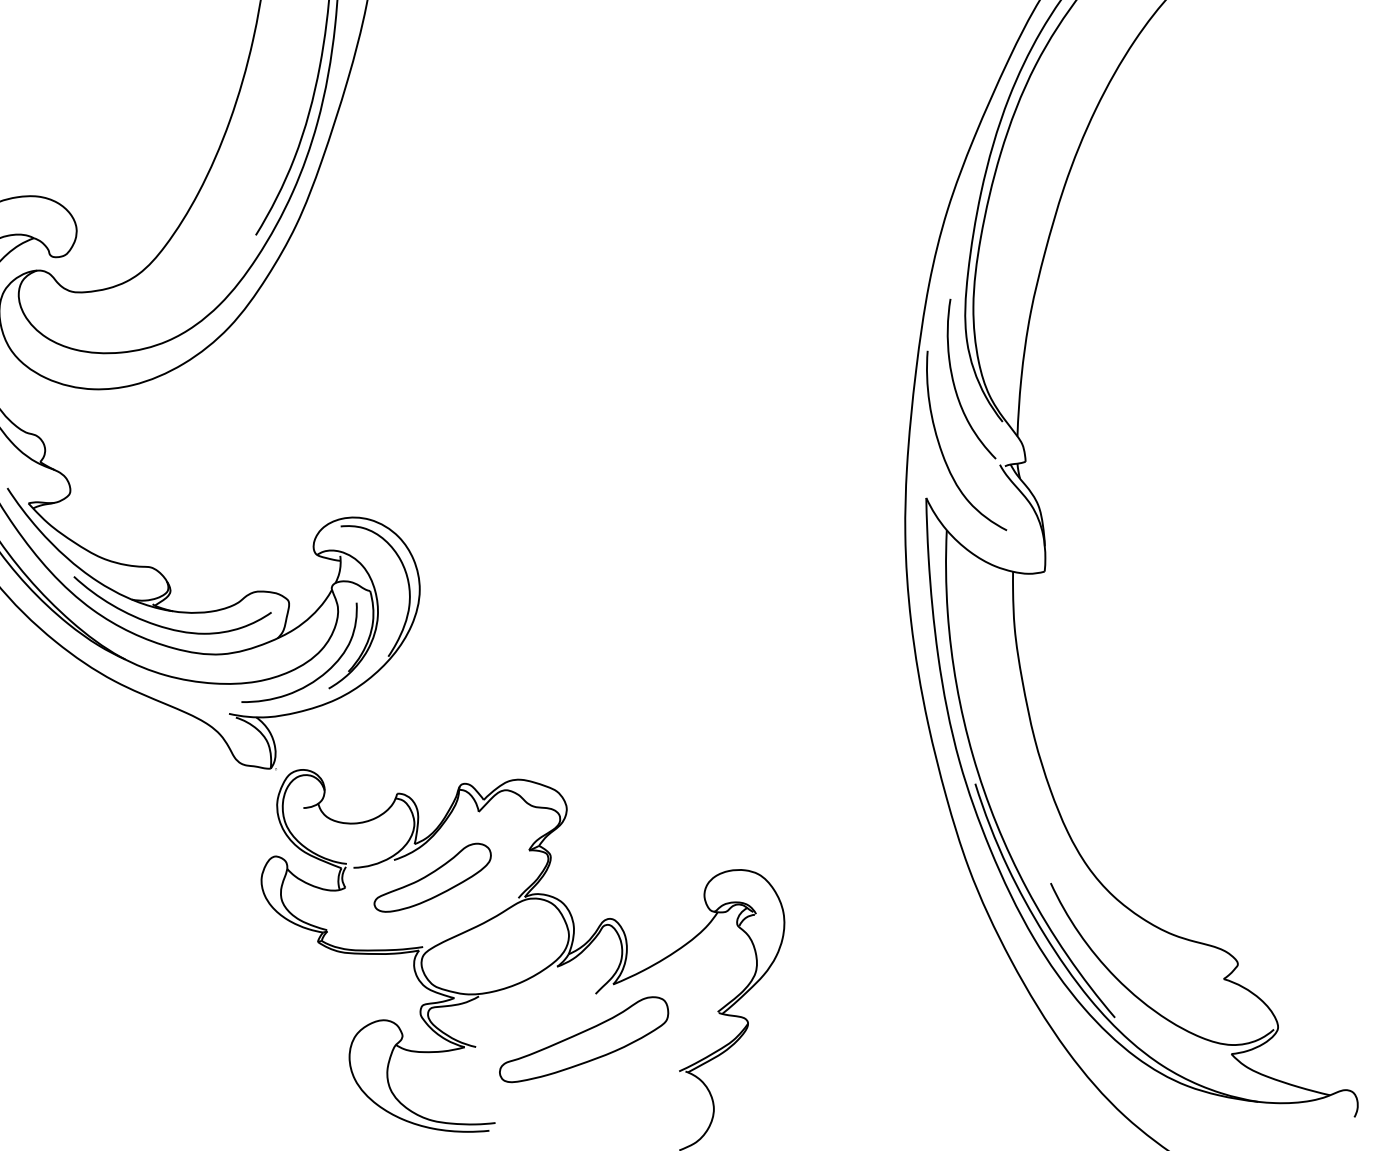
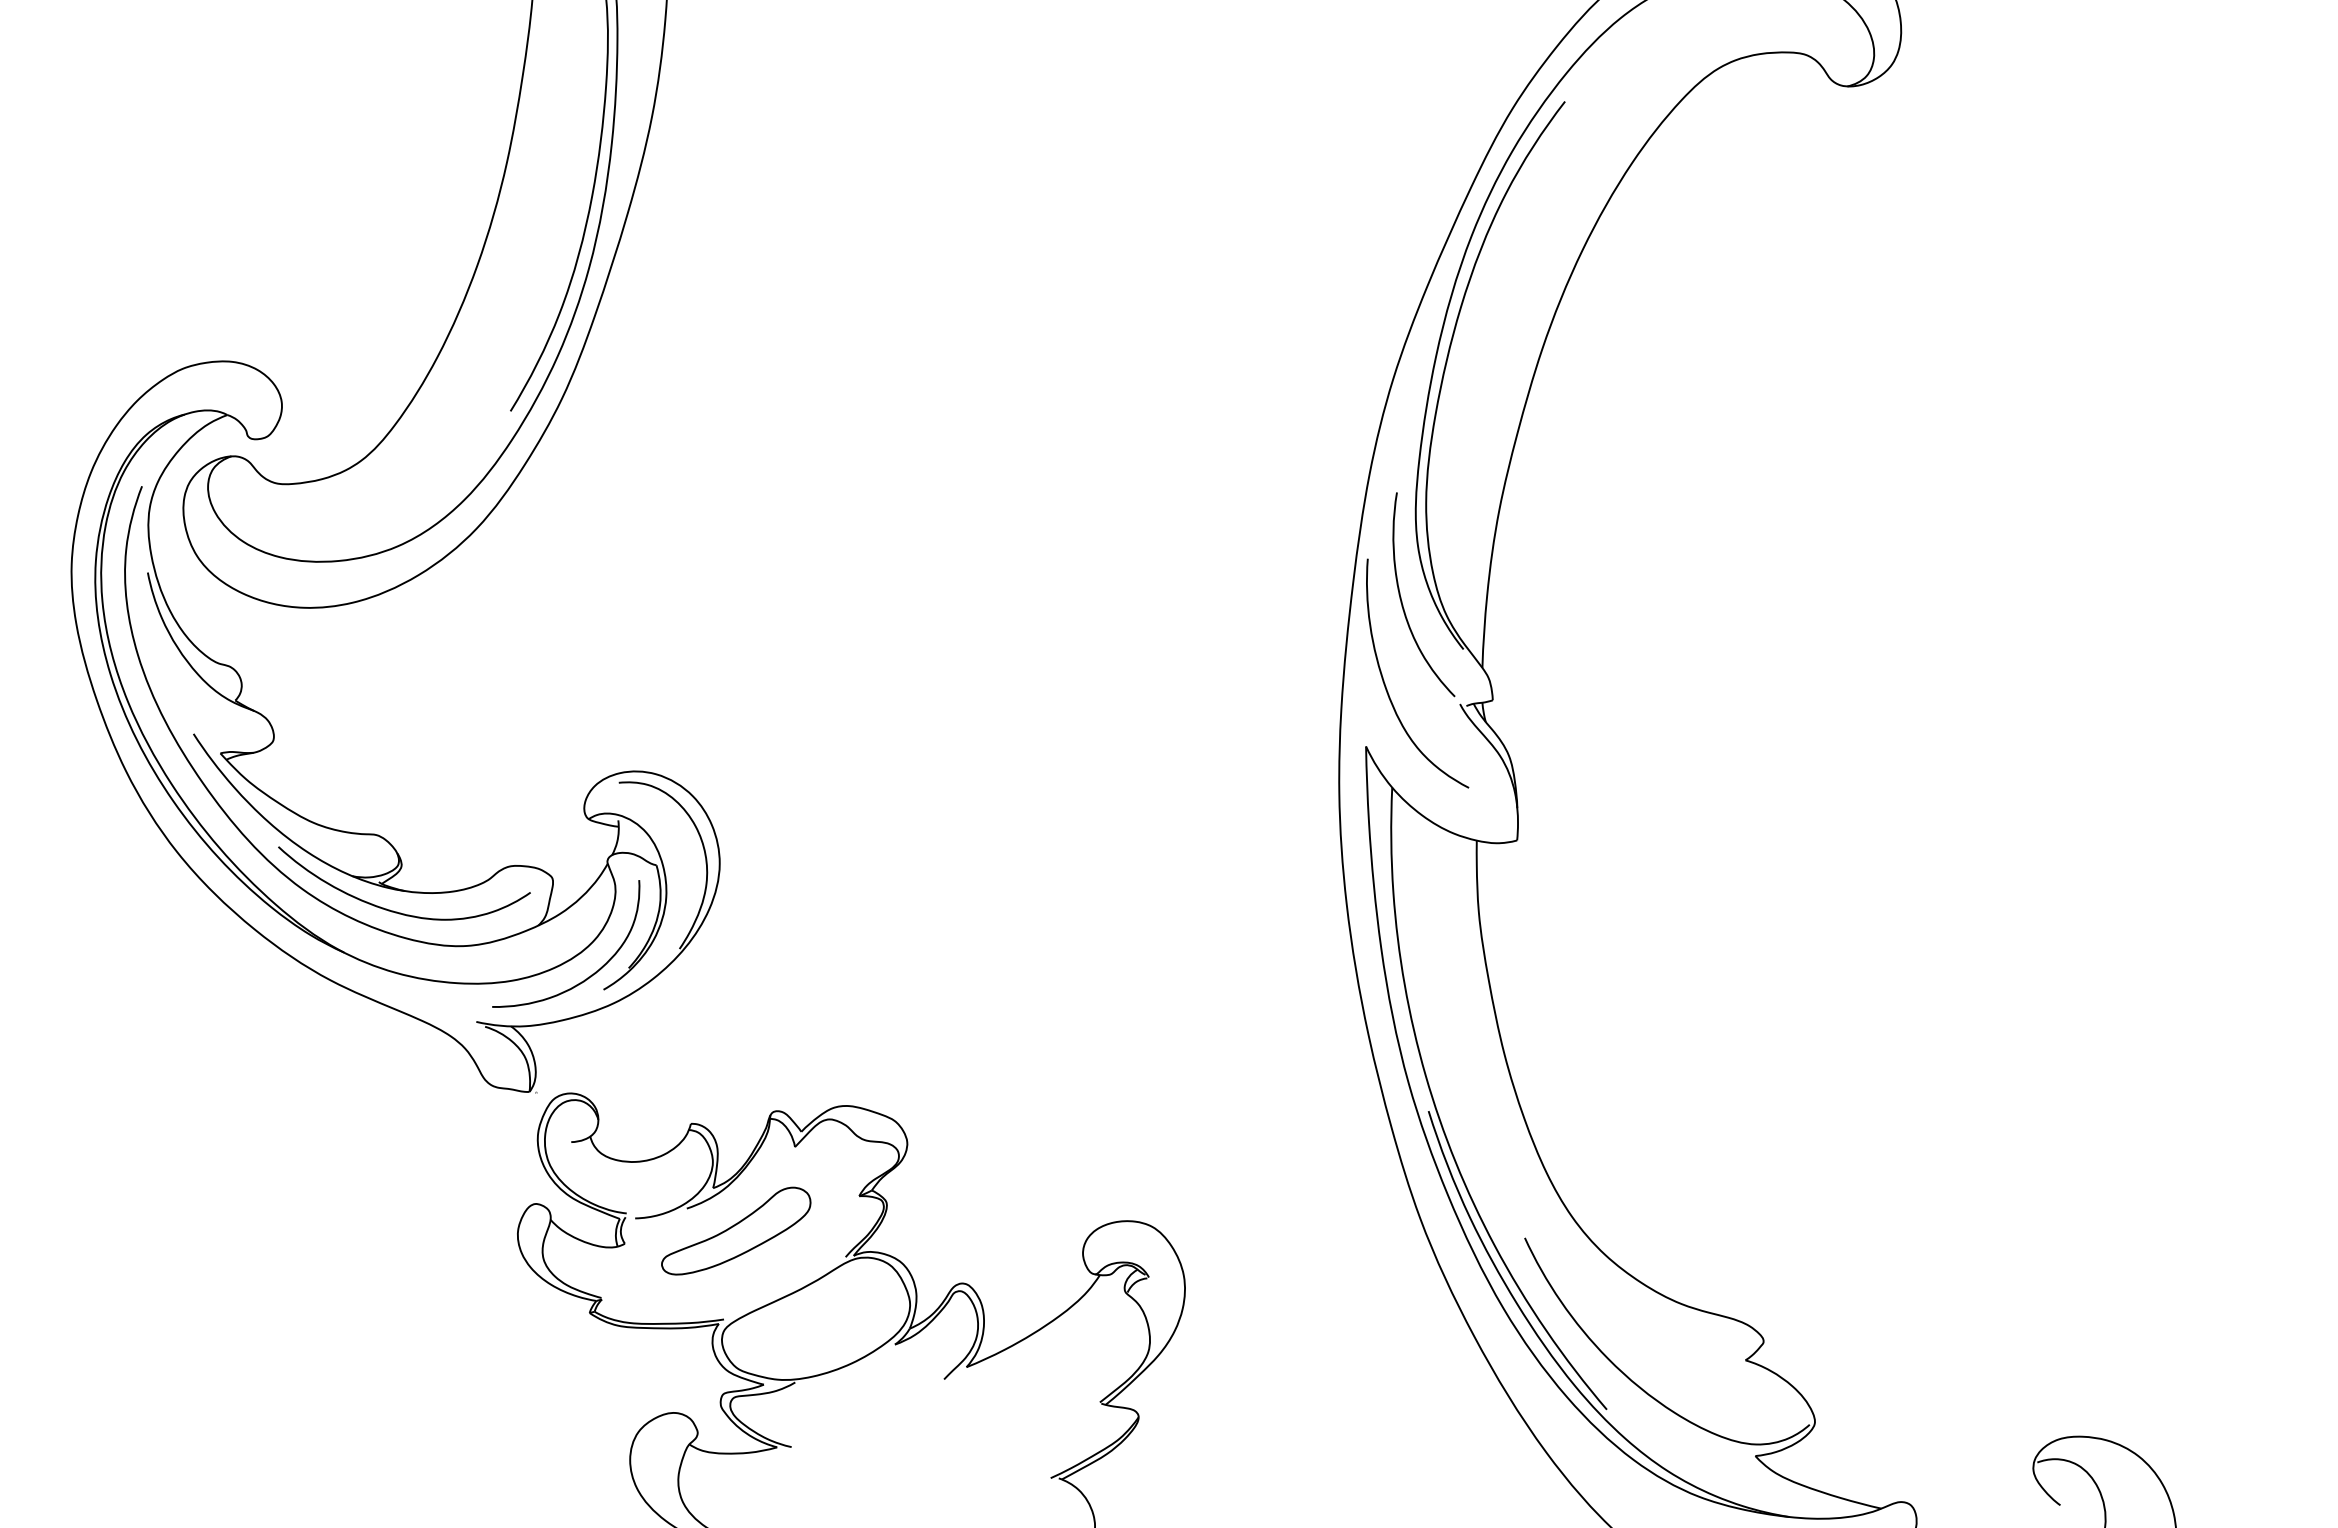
part: (584, 1039) -> (929, 1437), removed

